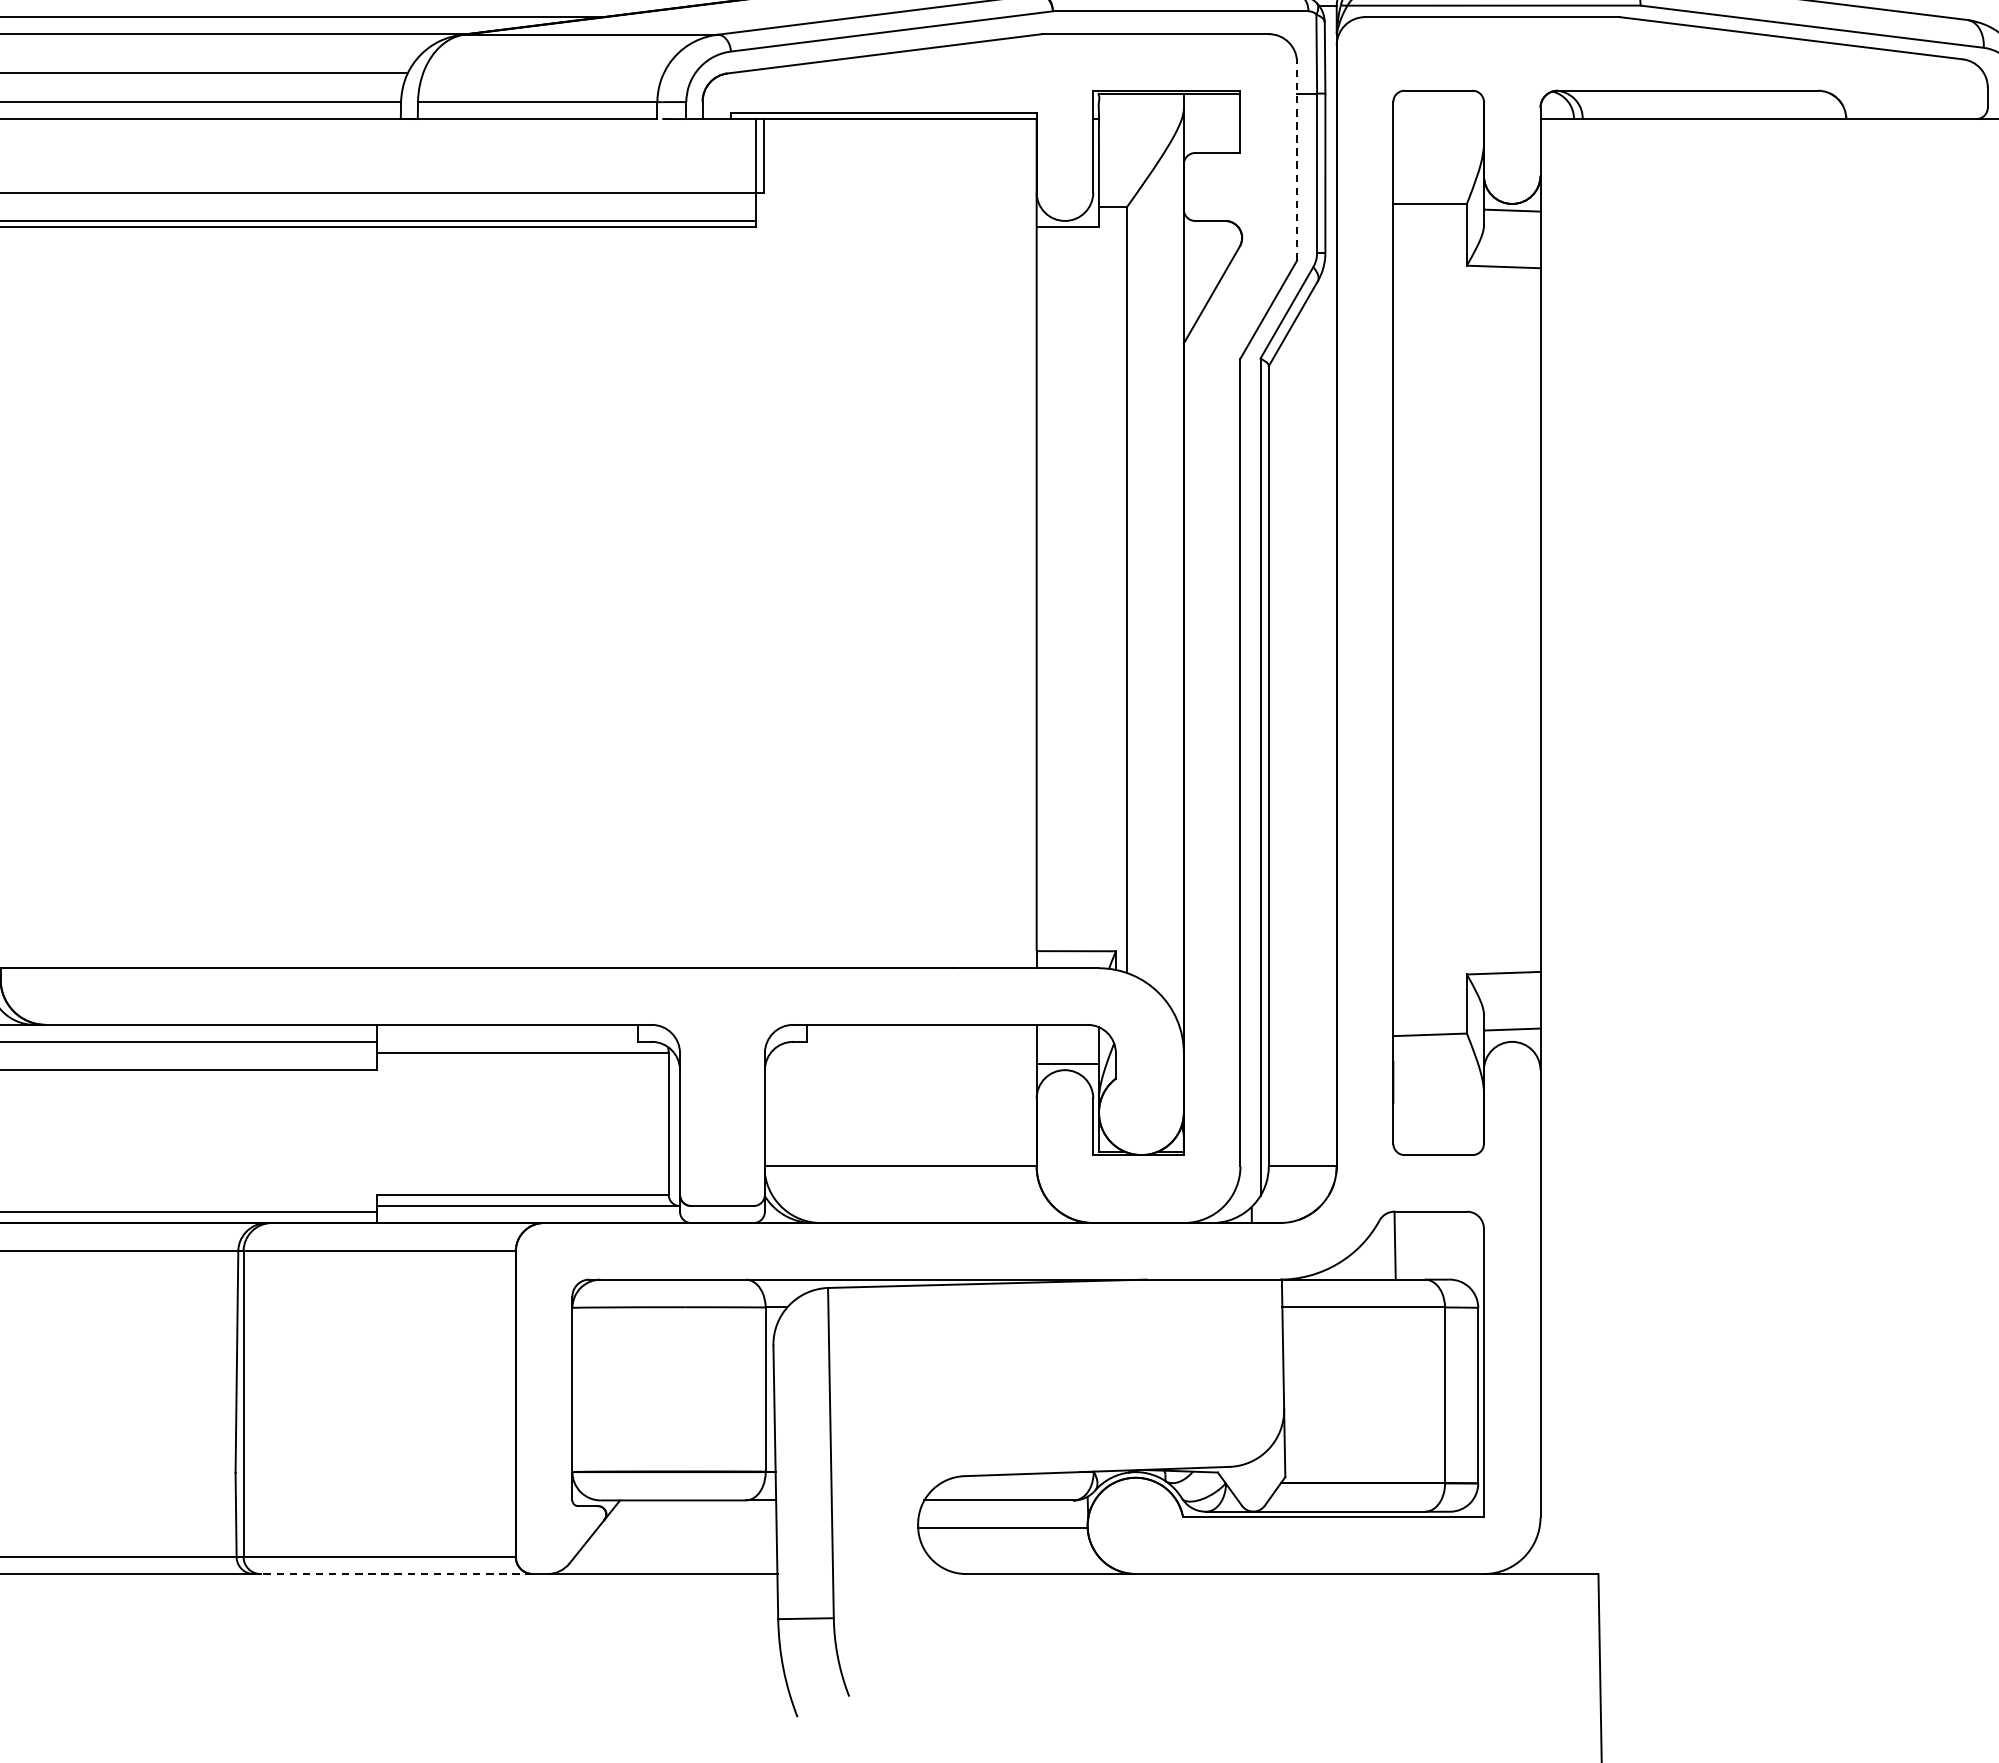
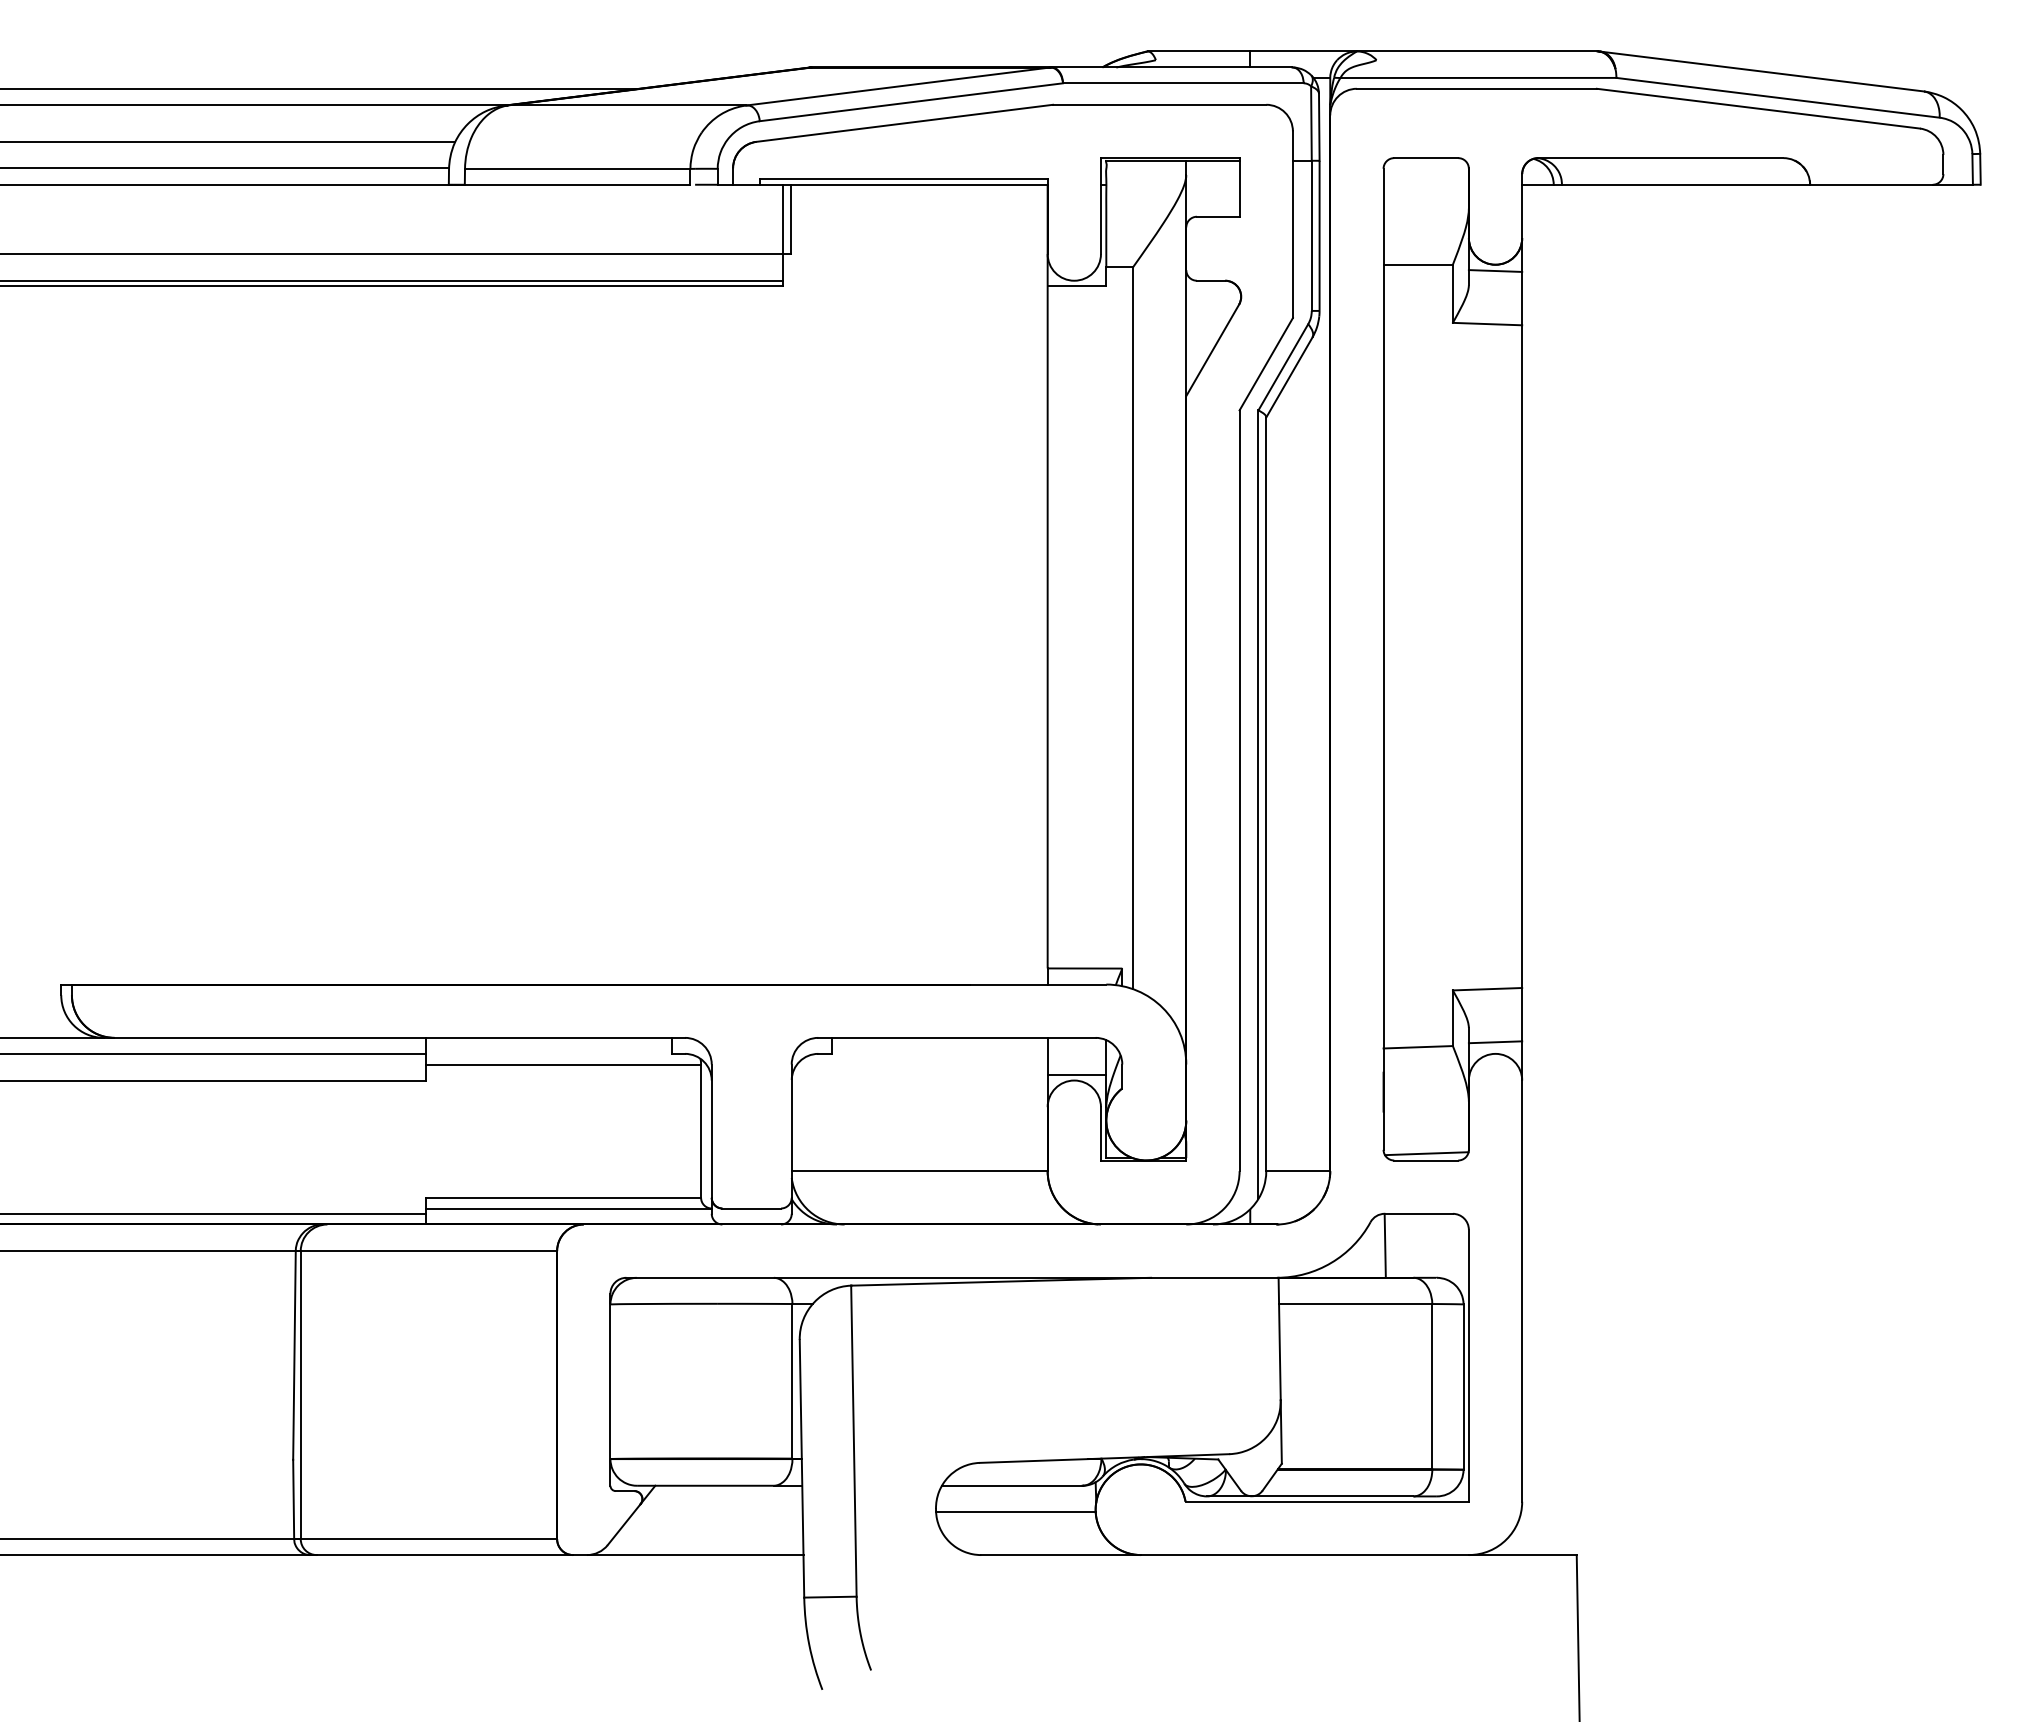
line: (1296, 161) -> (1292, 224), dashed -> solid
line: (1438, 1147) -> (1426, 1153), added
line: (393, 1574) -> (441, 1555), dashed -> solid

